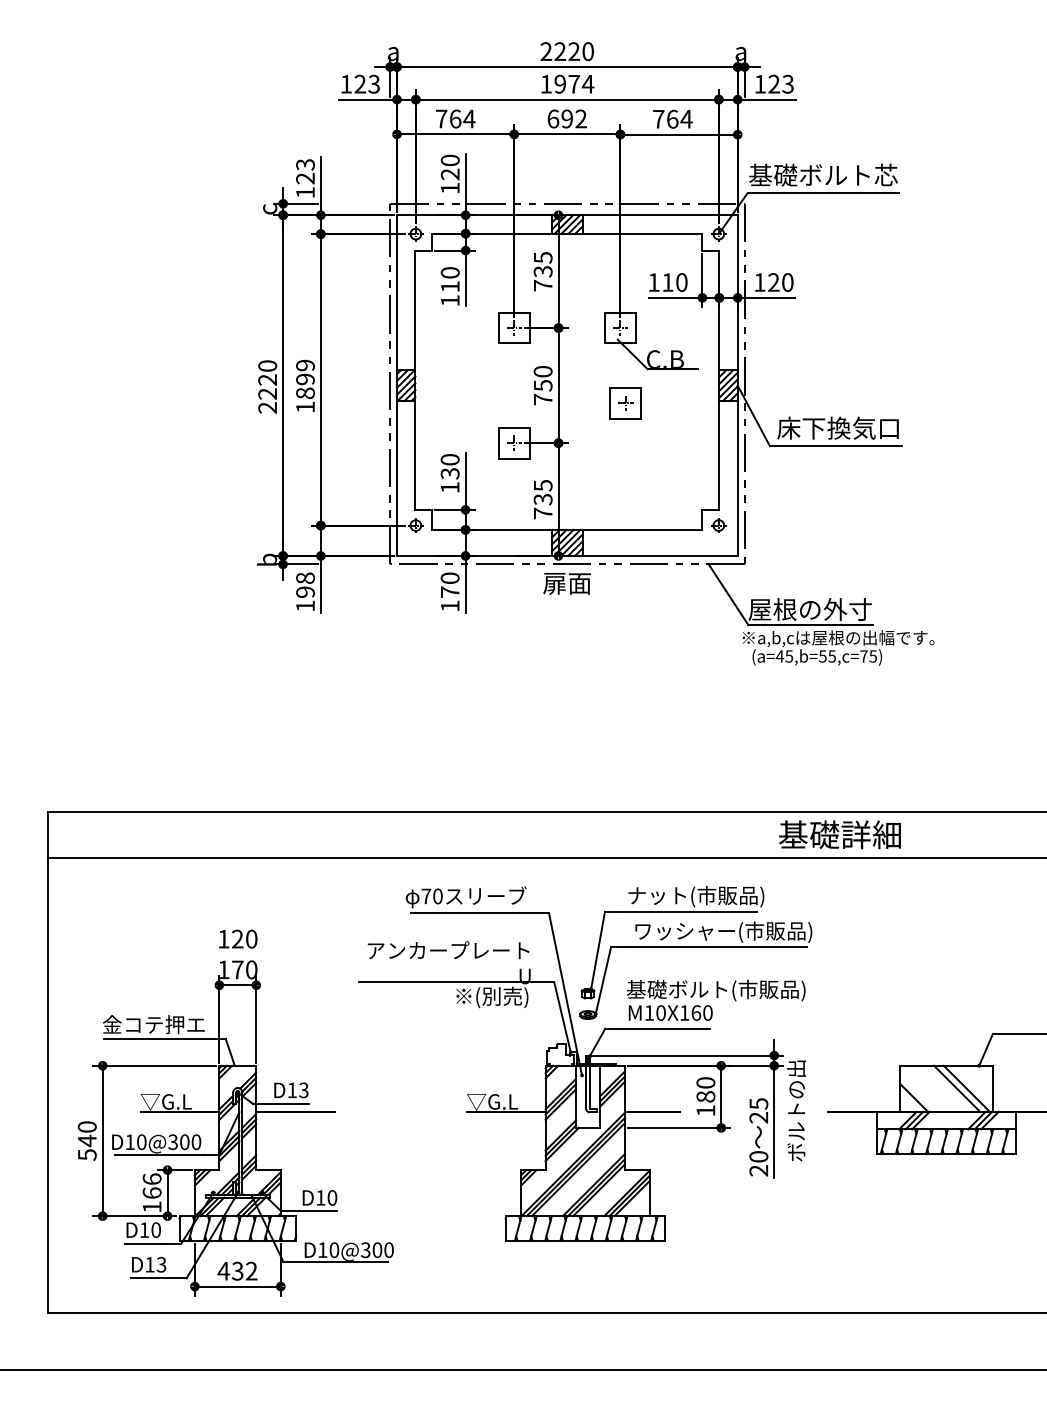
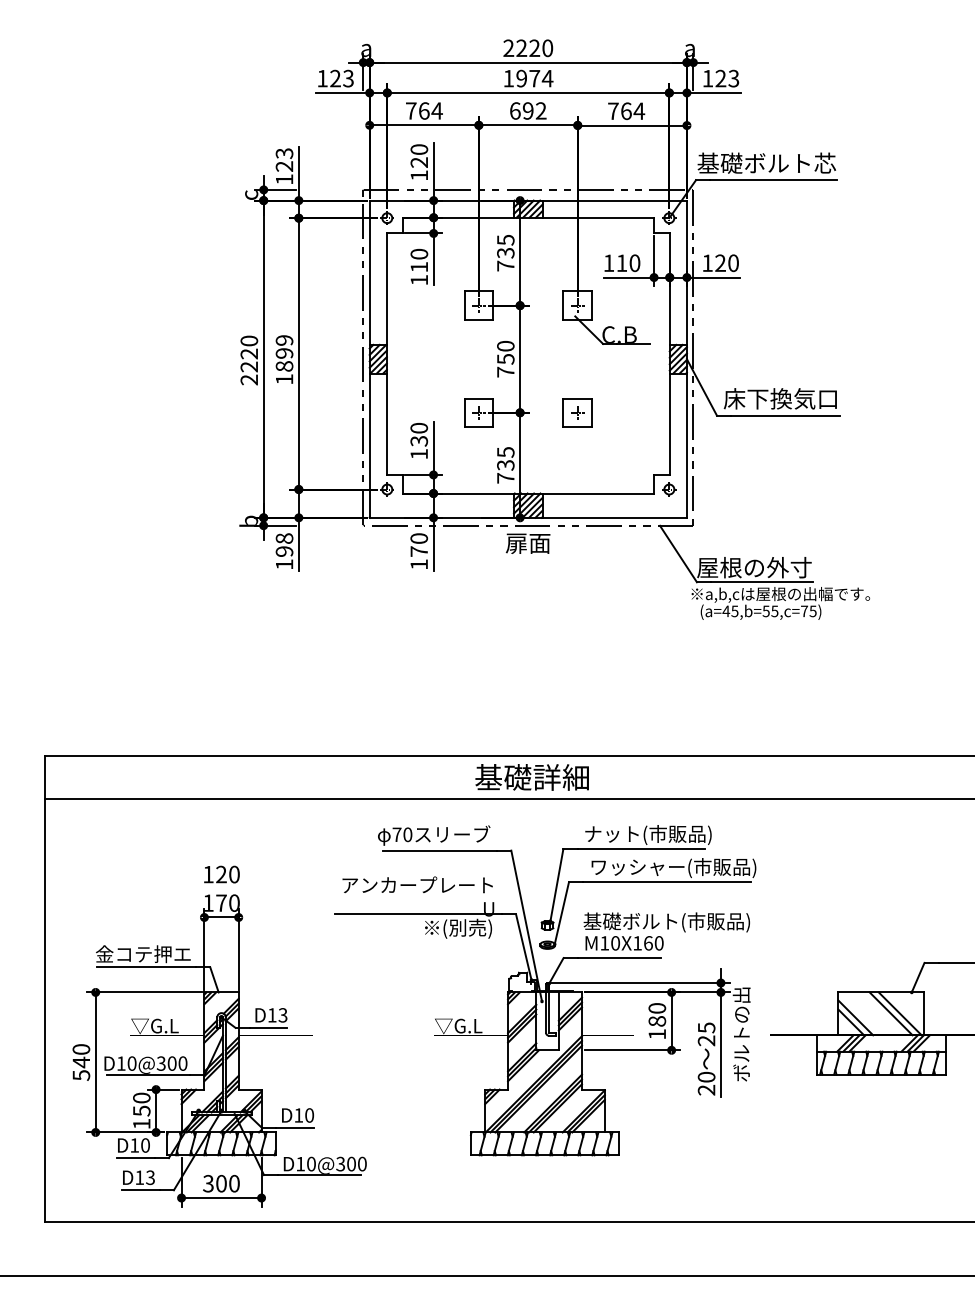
part: (625, 403) -> (577, 412), moved
text: (839, 834) -> (531, 777), moved
line: (918, 1092) -> (855, 1017), added
text: (151, 1186) -> (141, 1104), 166 -> 150
text: (236, 1270) -> (220, 1183), 432 -> 300

